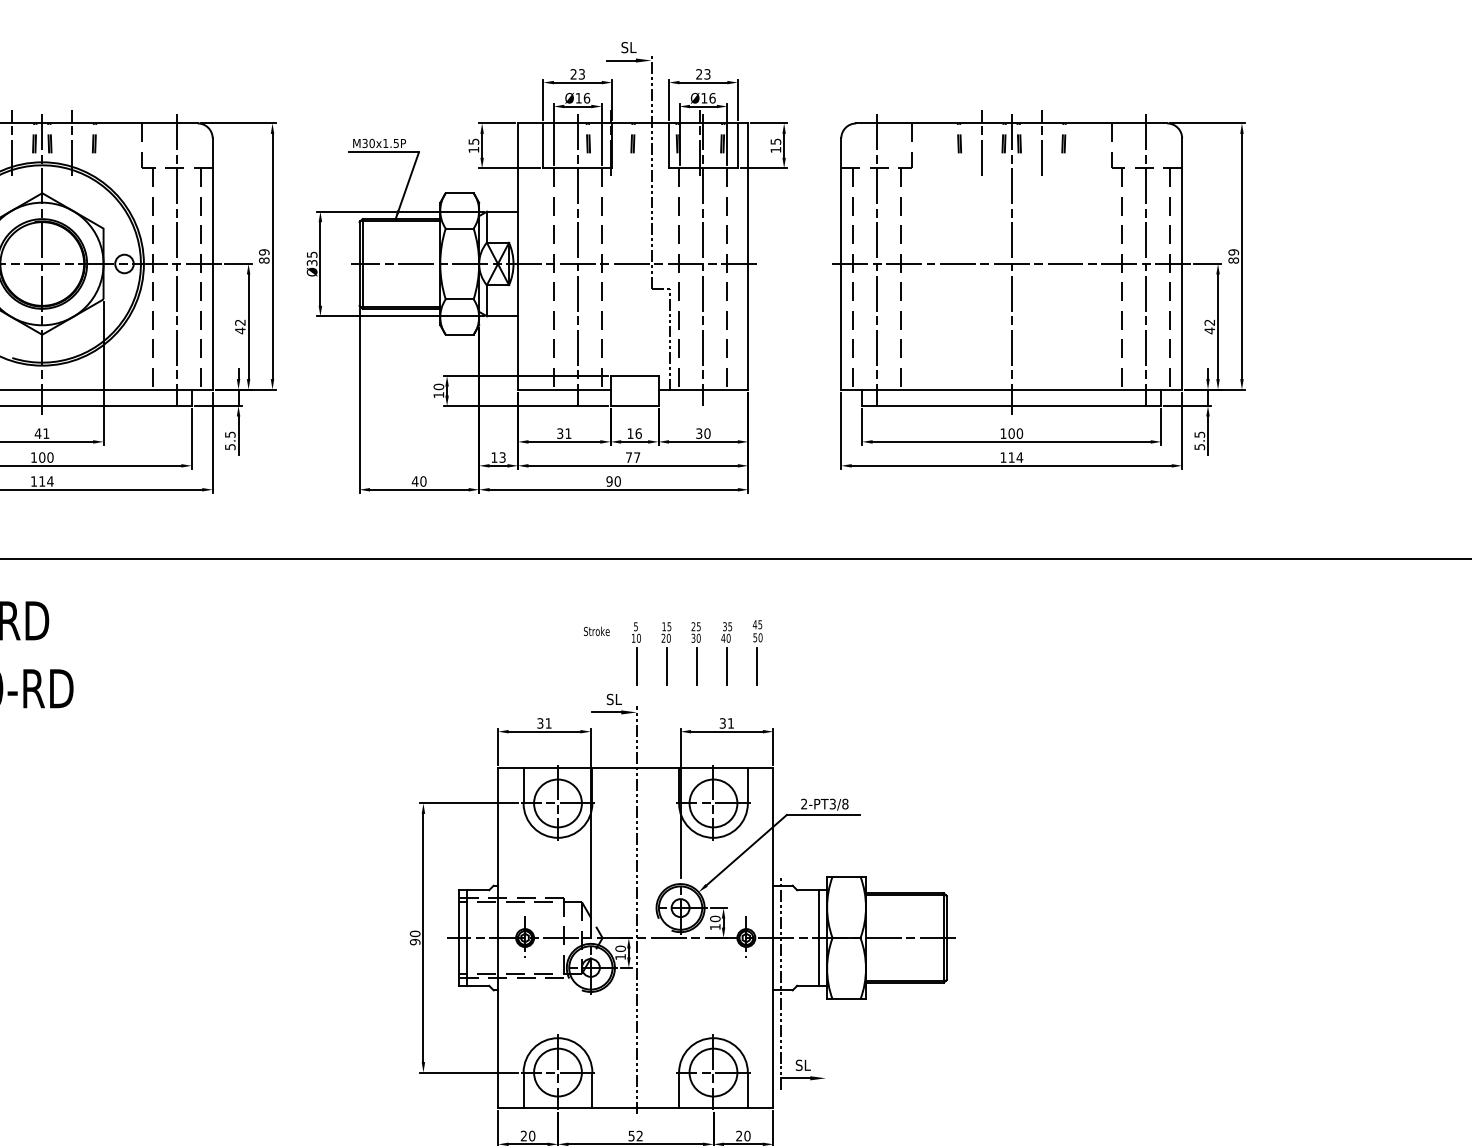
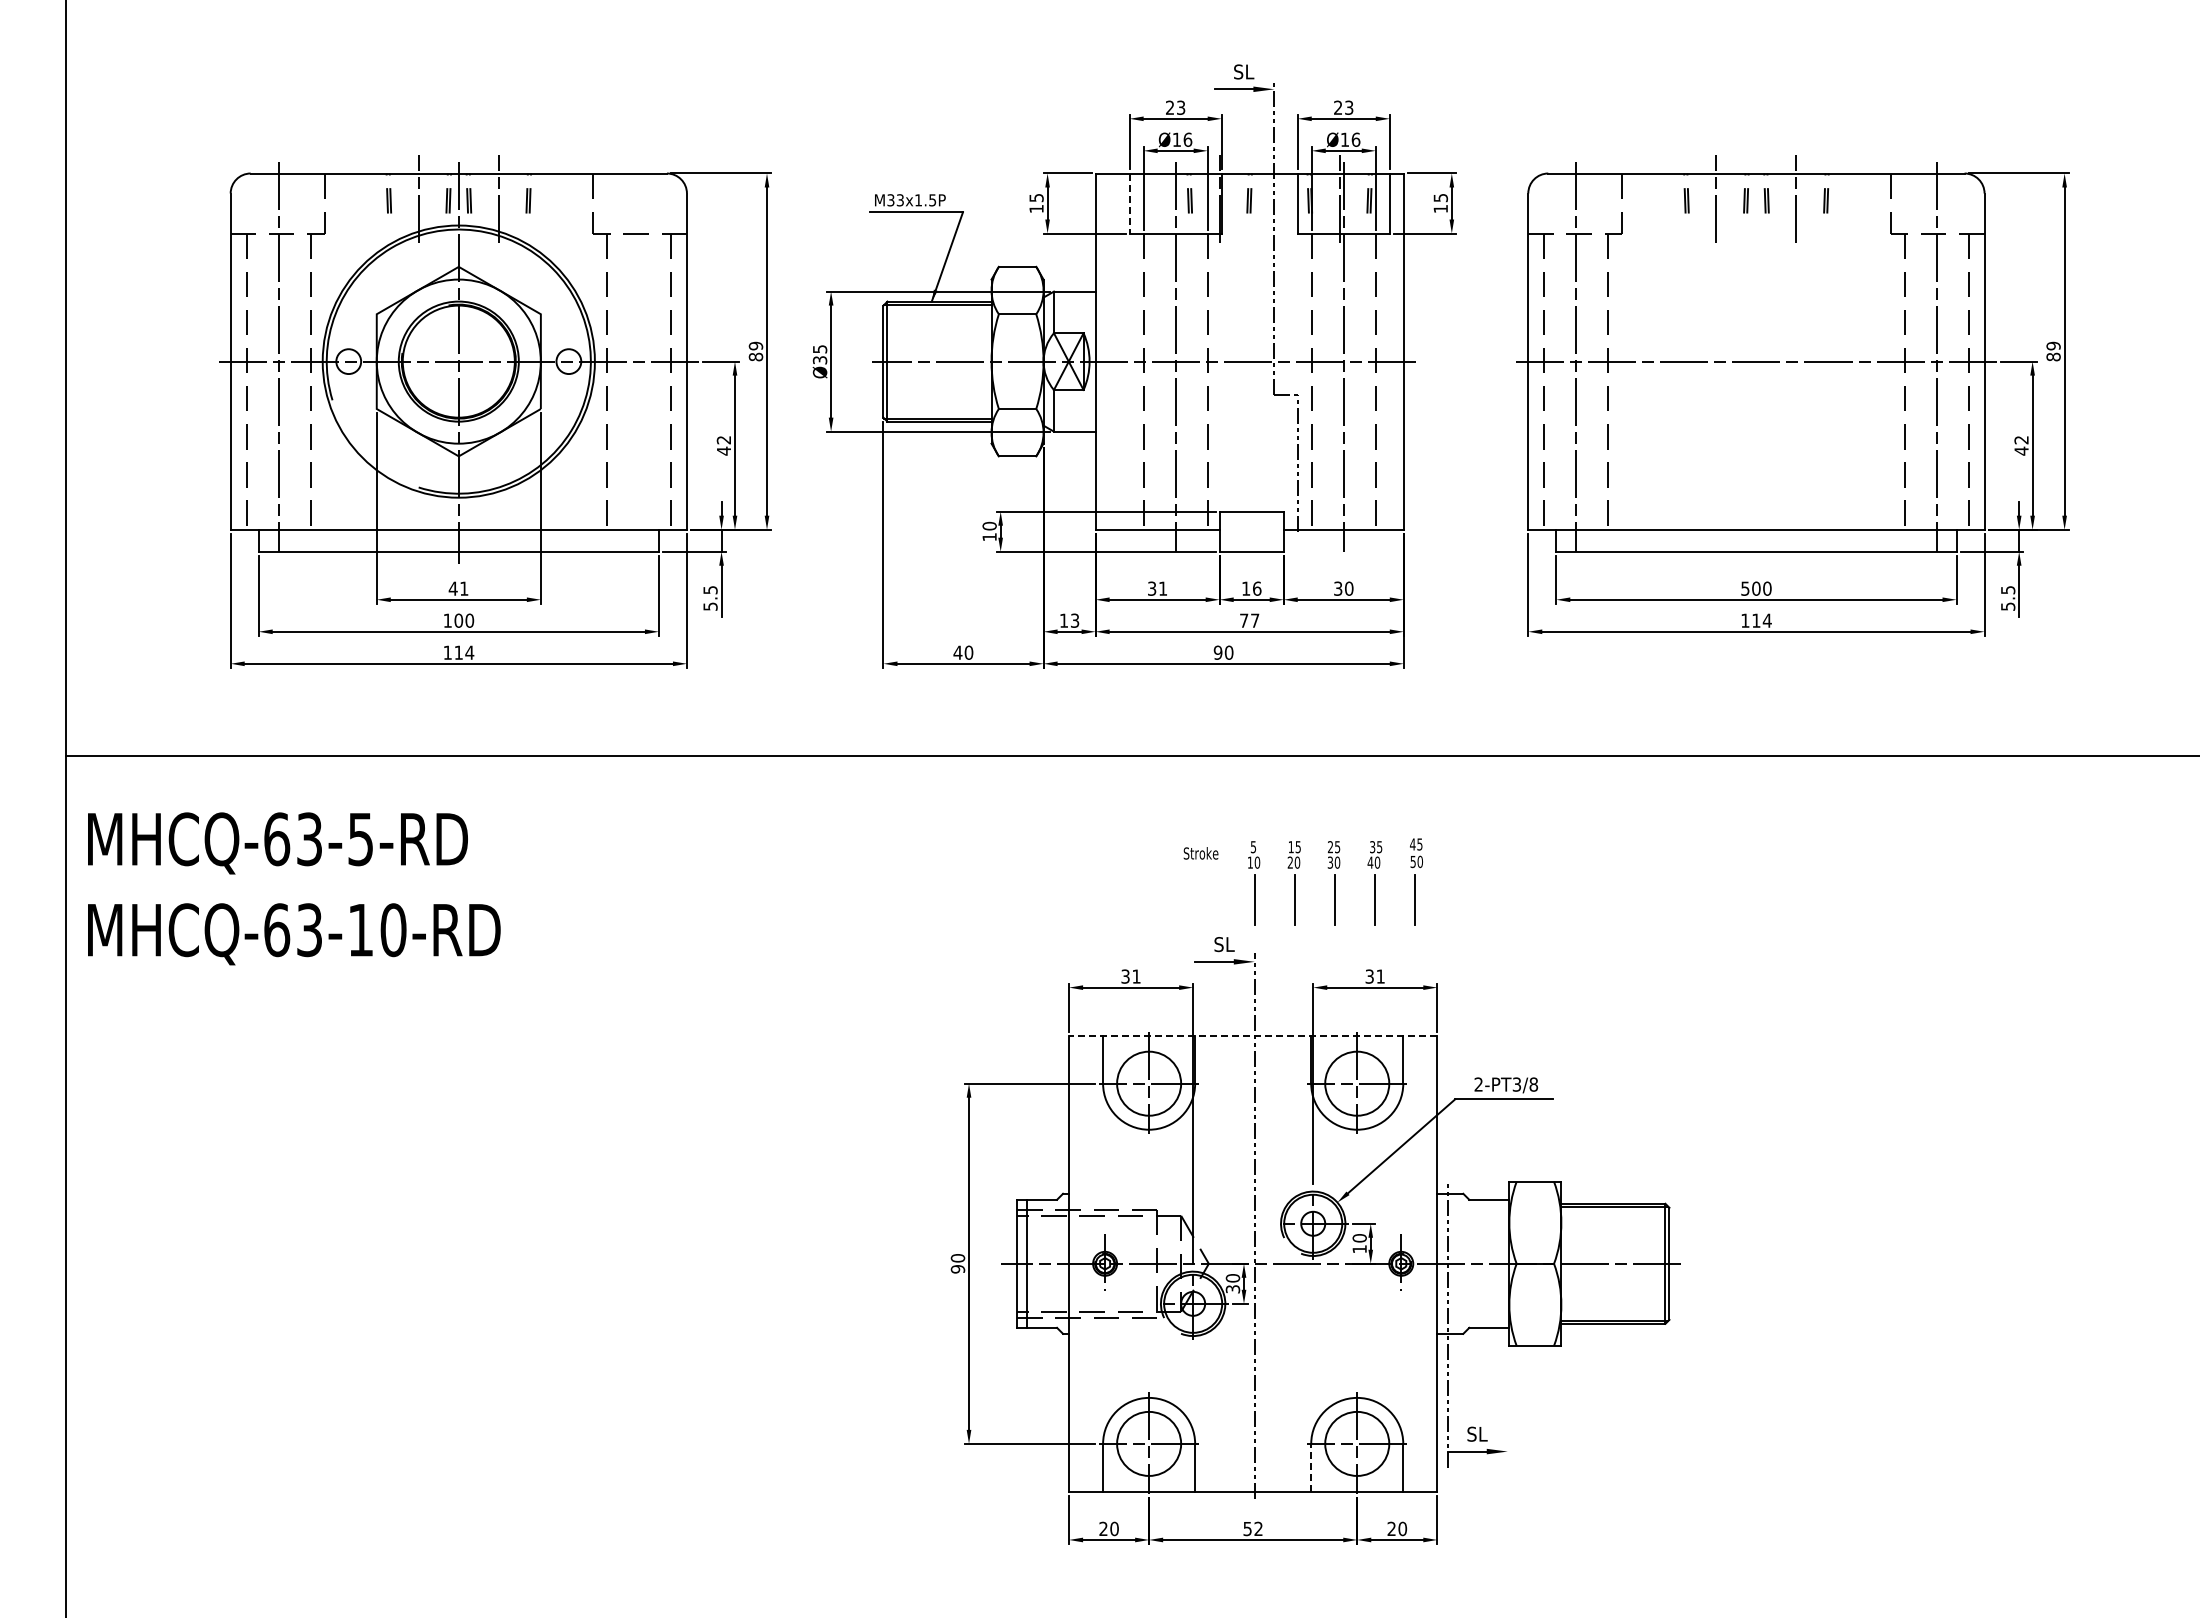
text: (372, 143) -> (900, 200), M30x1.5P -> M33x1.5P
line: (543, 146) -> (1129, 204), solid -> dashed
line: (176, 260) -> (638, 356), removed
line: (1011, 264) -> (1756, 362), removed
text: (1003, 433) -> (1745, 588), 100 -> 500
line: (635, 767) -> (1252, 1035), solid -> dashed
line: (819, 937) -> (1498, 1263), removed
text: (620, 957) -> (1232, 1289), 10 -> 30
line: (679, 1090) -> (1311, 1467), solid -> dashed

